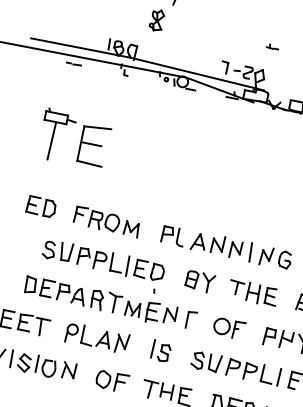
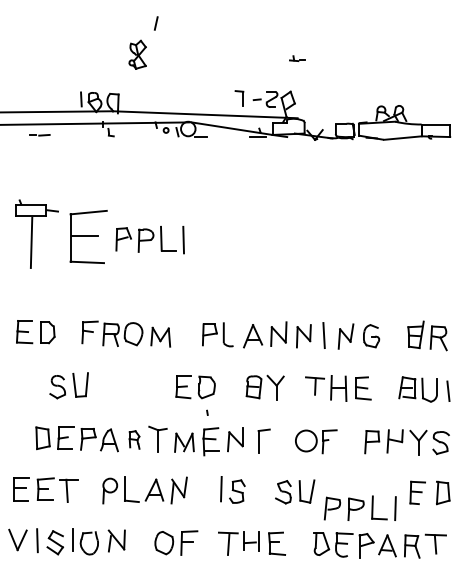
part: (102, 261) -> (149, 240), moved
part: (97, 299) -> (134, 439), size x0.7
part: (253, 371) -> (359, 507), moved

